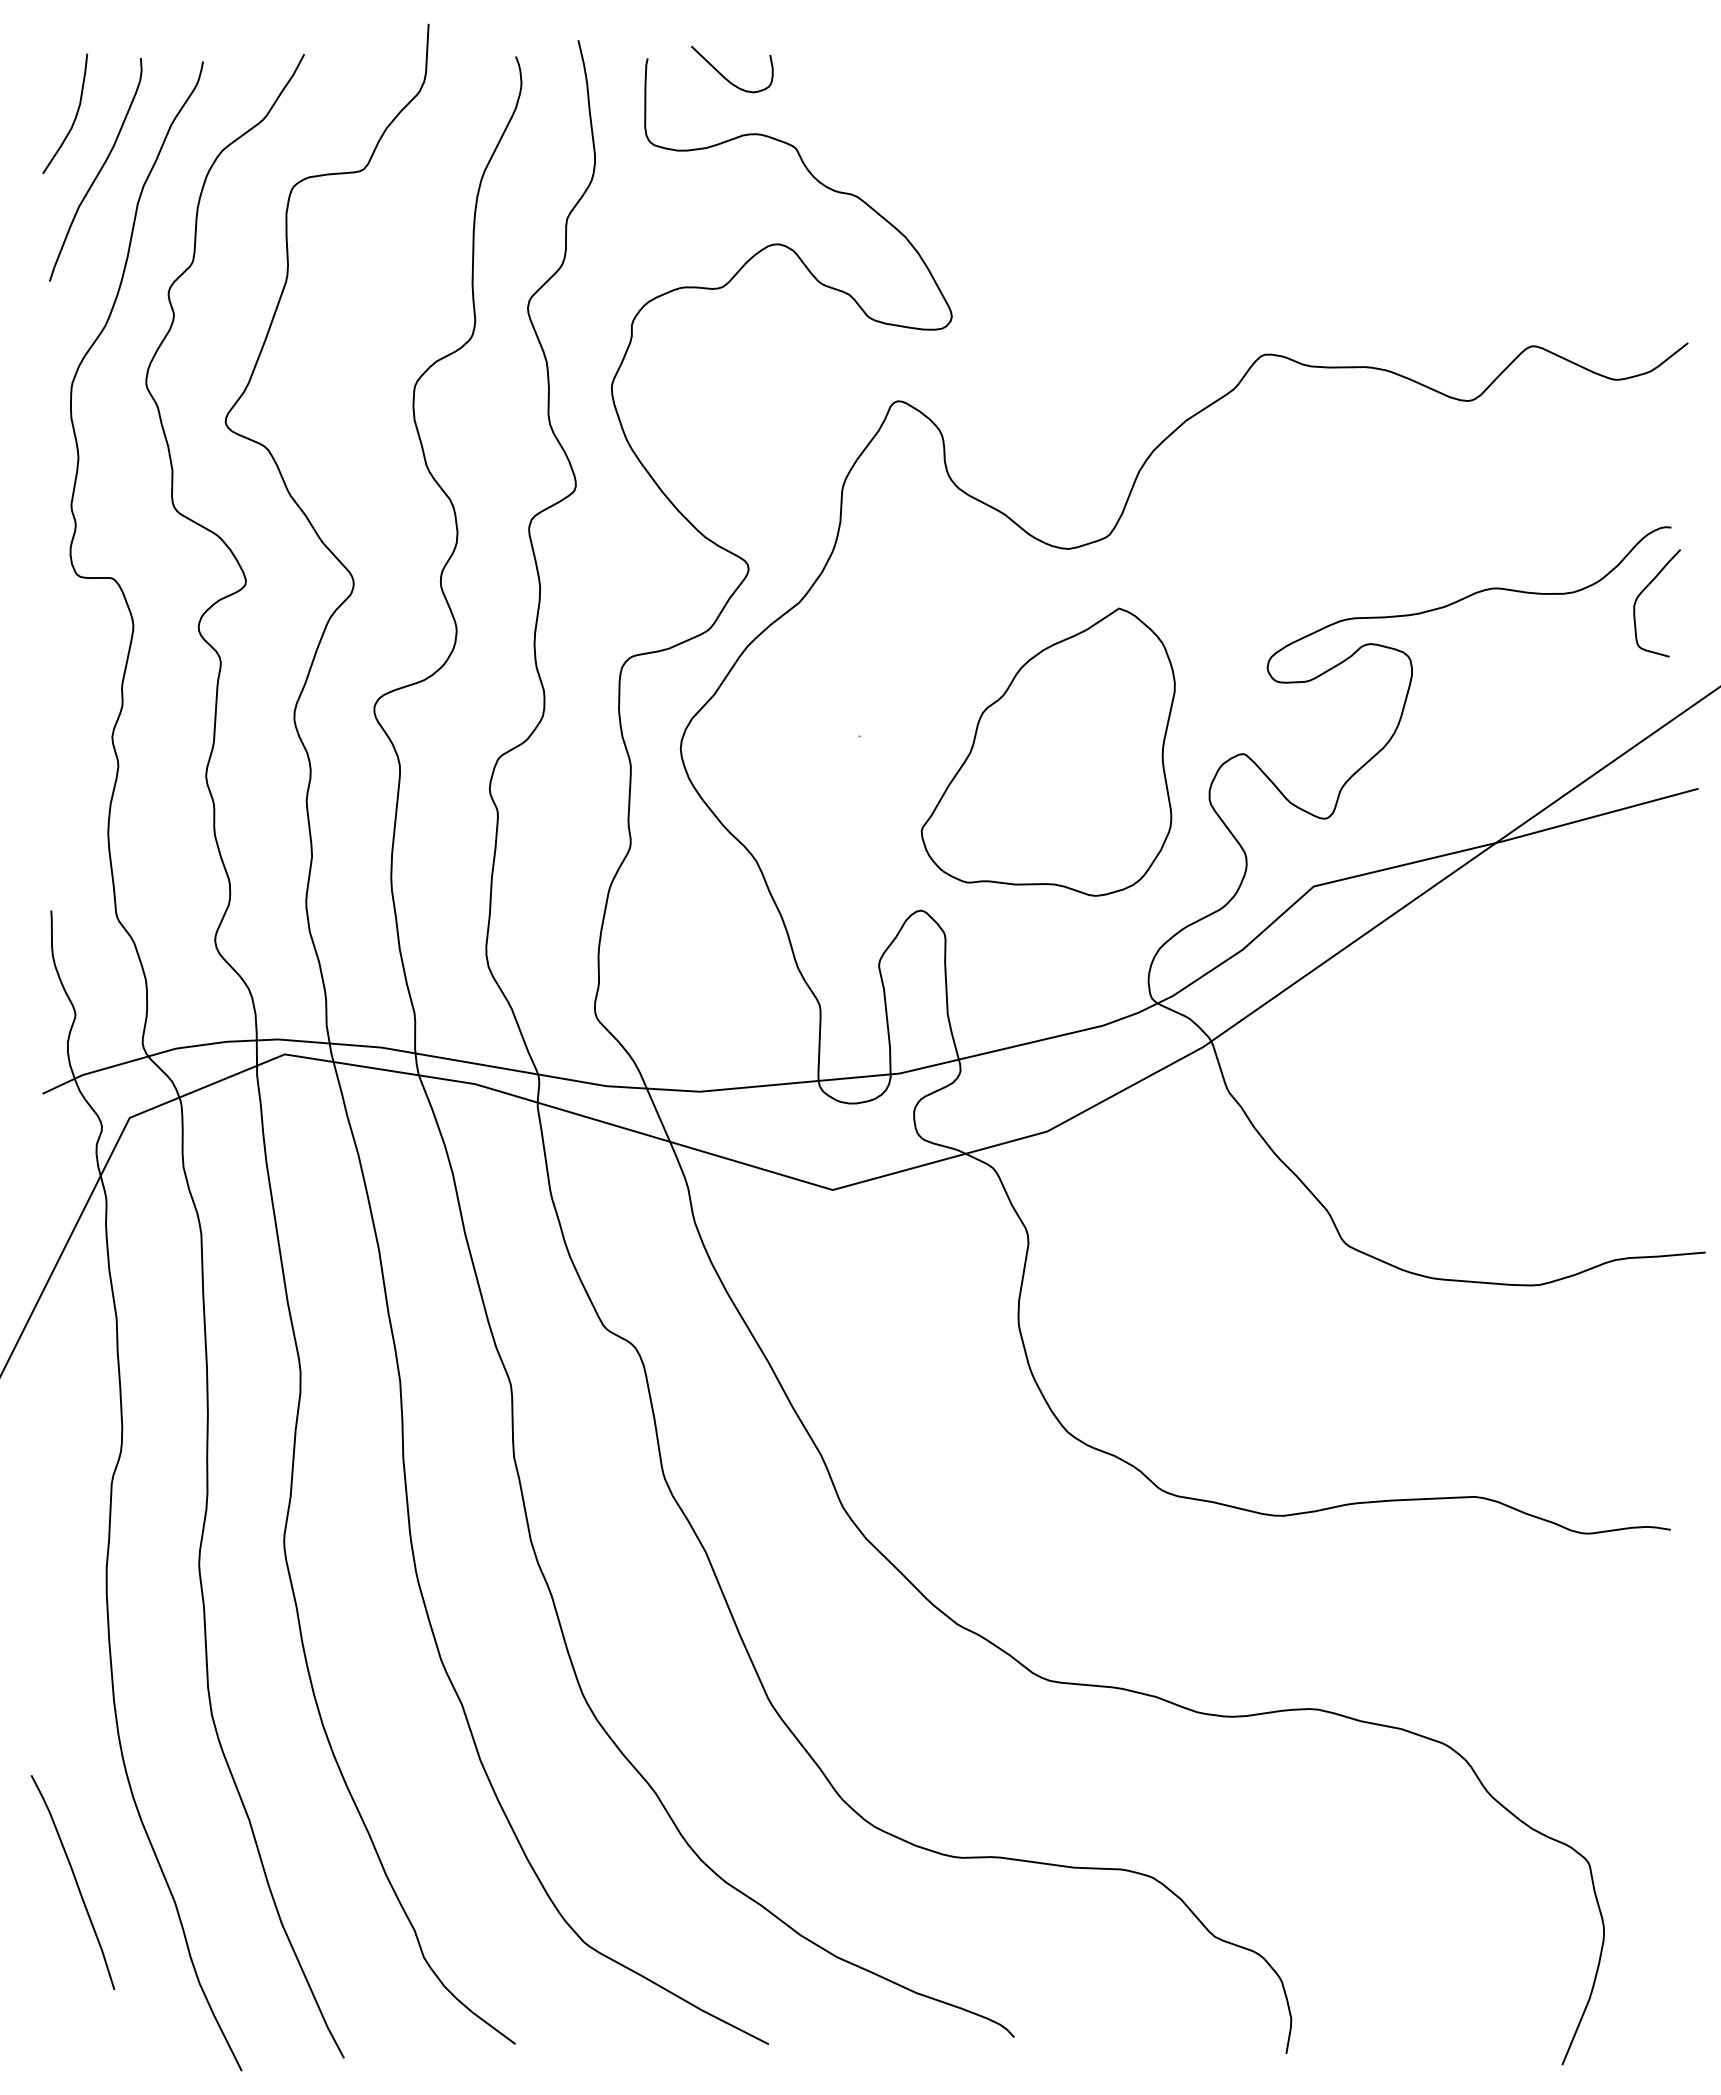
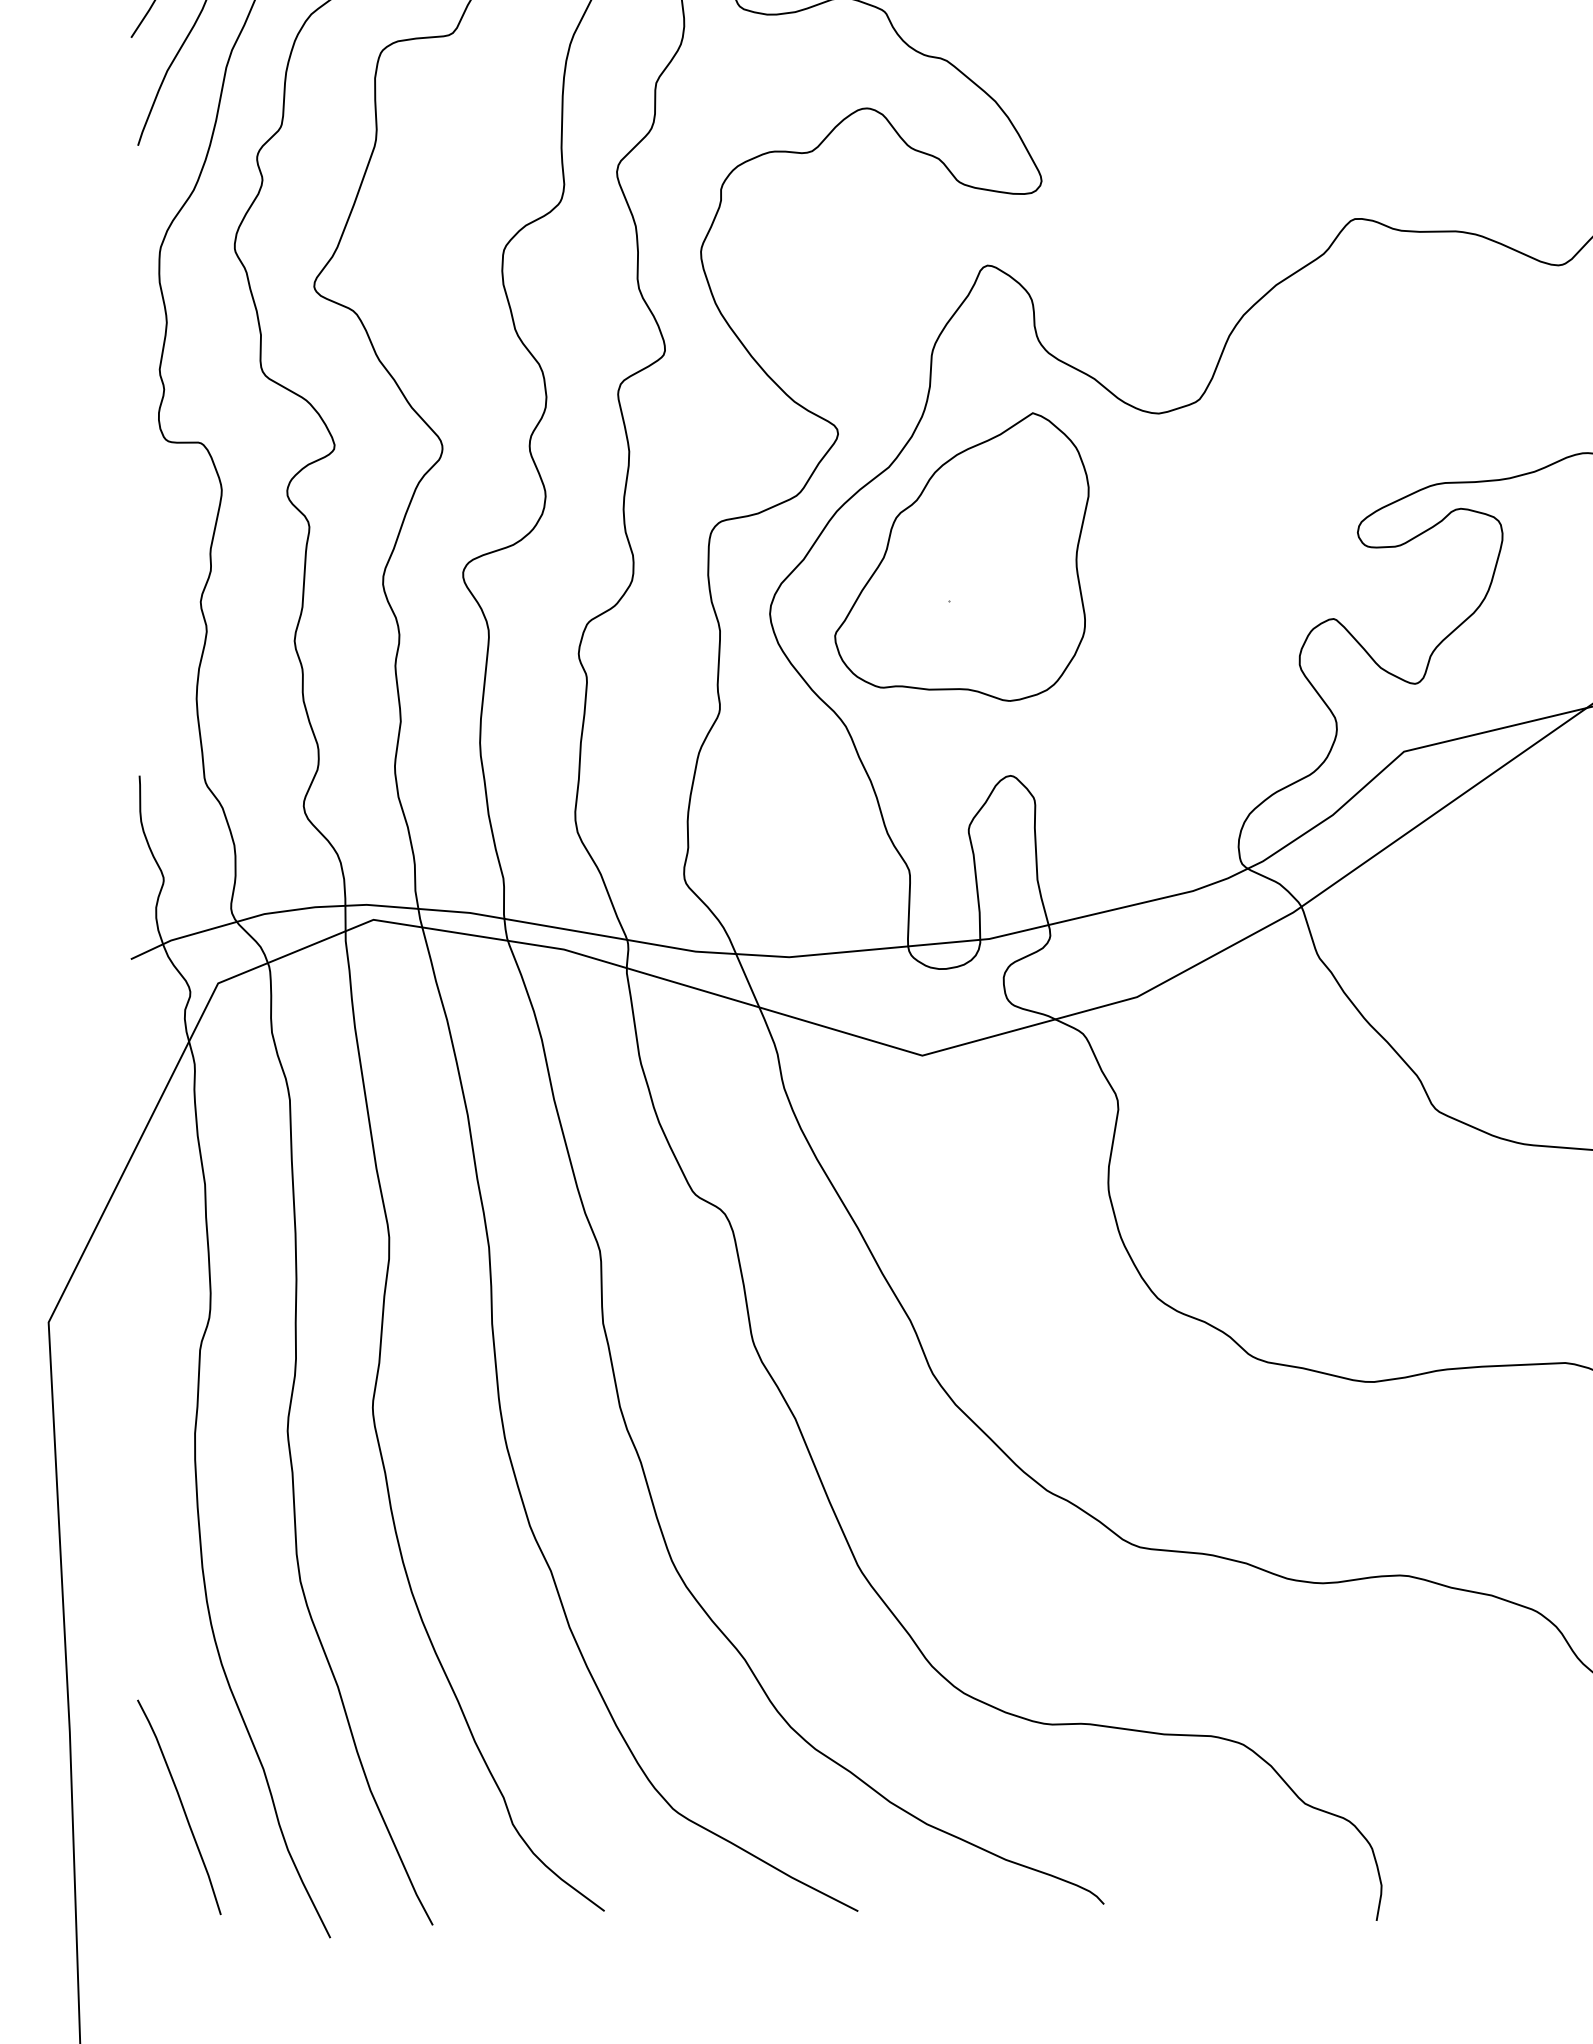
part: (1047, 751) -> (961, 556), moved
curve: (75, 1882) -> (181, 1807), moved

